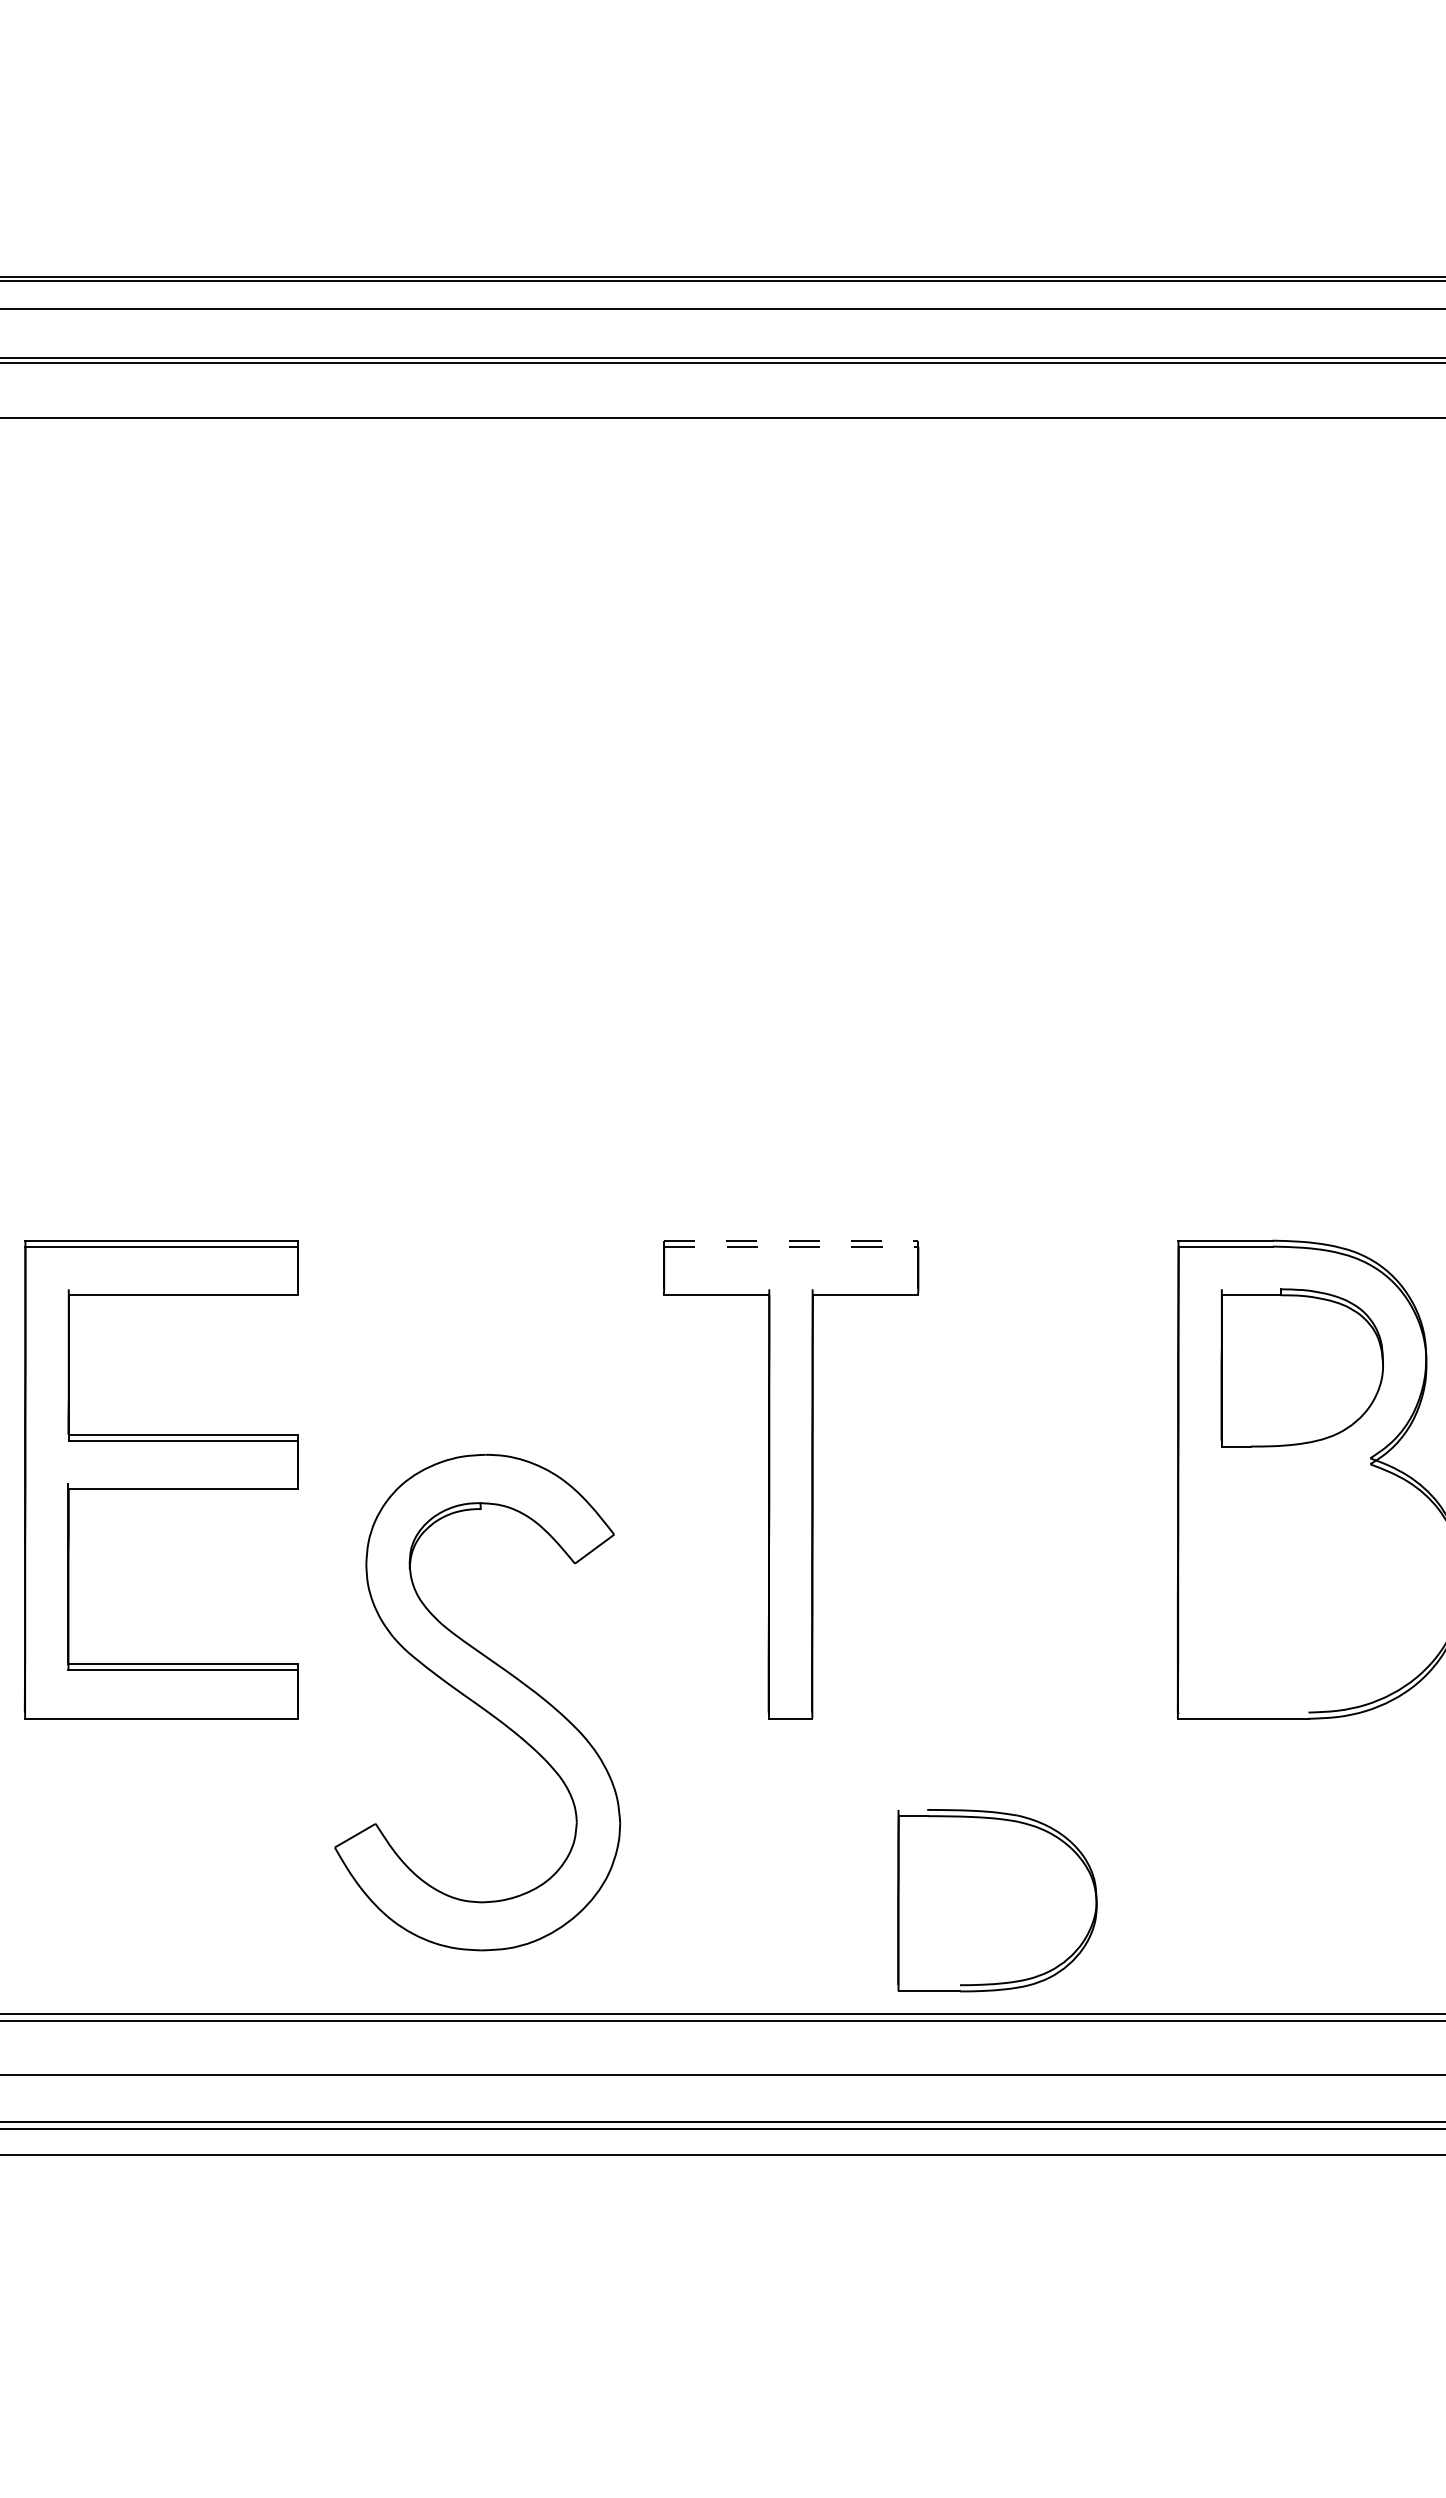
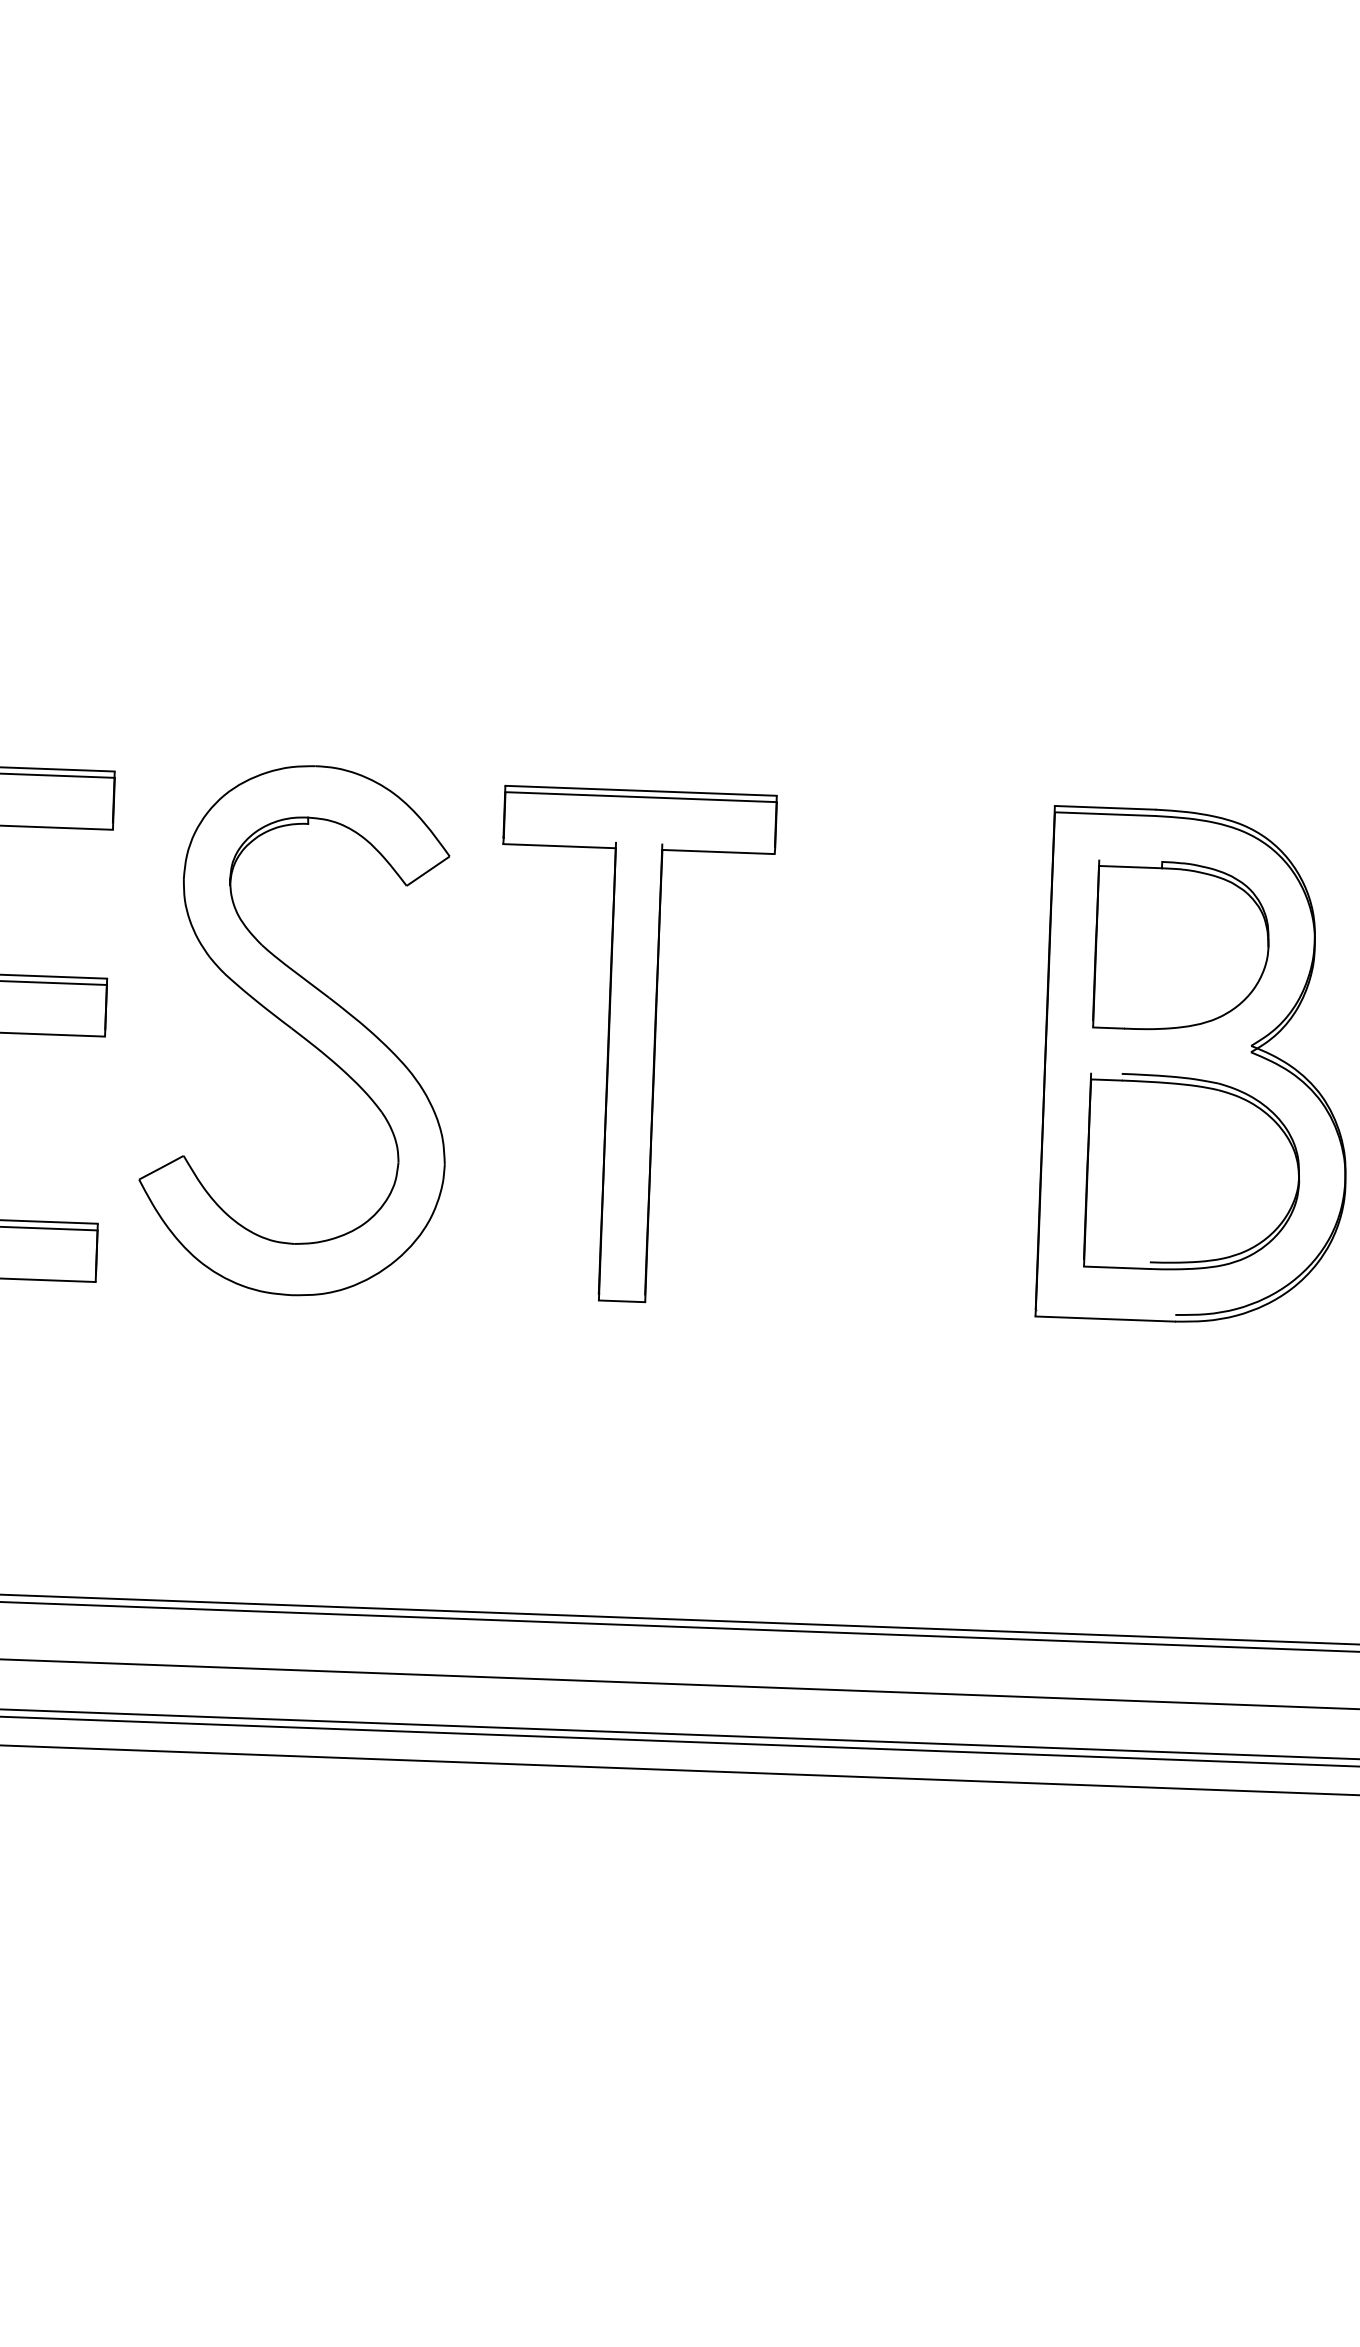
line: (791, 1240) -> (641, 790), dashed -> solid
line: (791, 1246) -> (641, 797), dashed -> solid
part: (477, 1702) -> (297, 1030), moved
part: (997, 1900) -> (1193, 1173), moved

